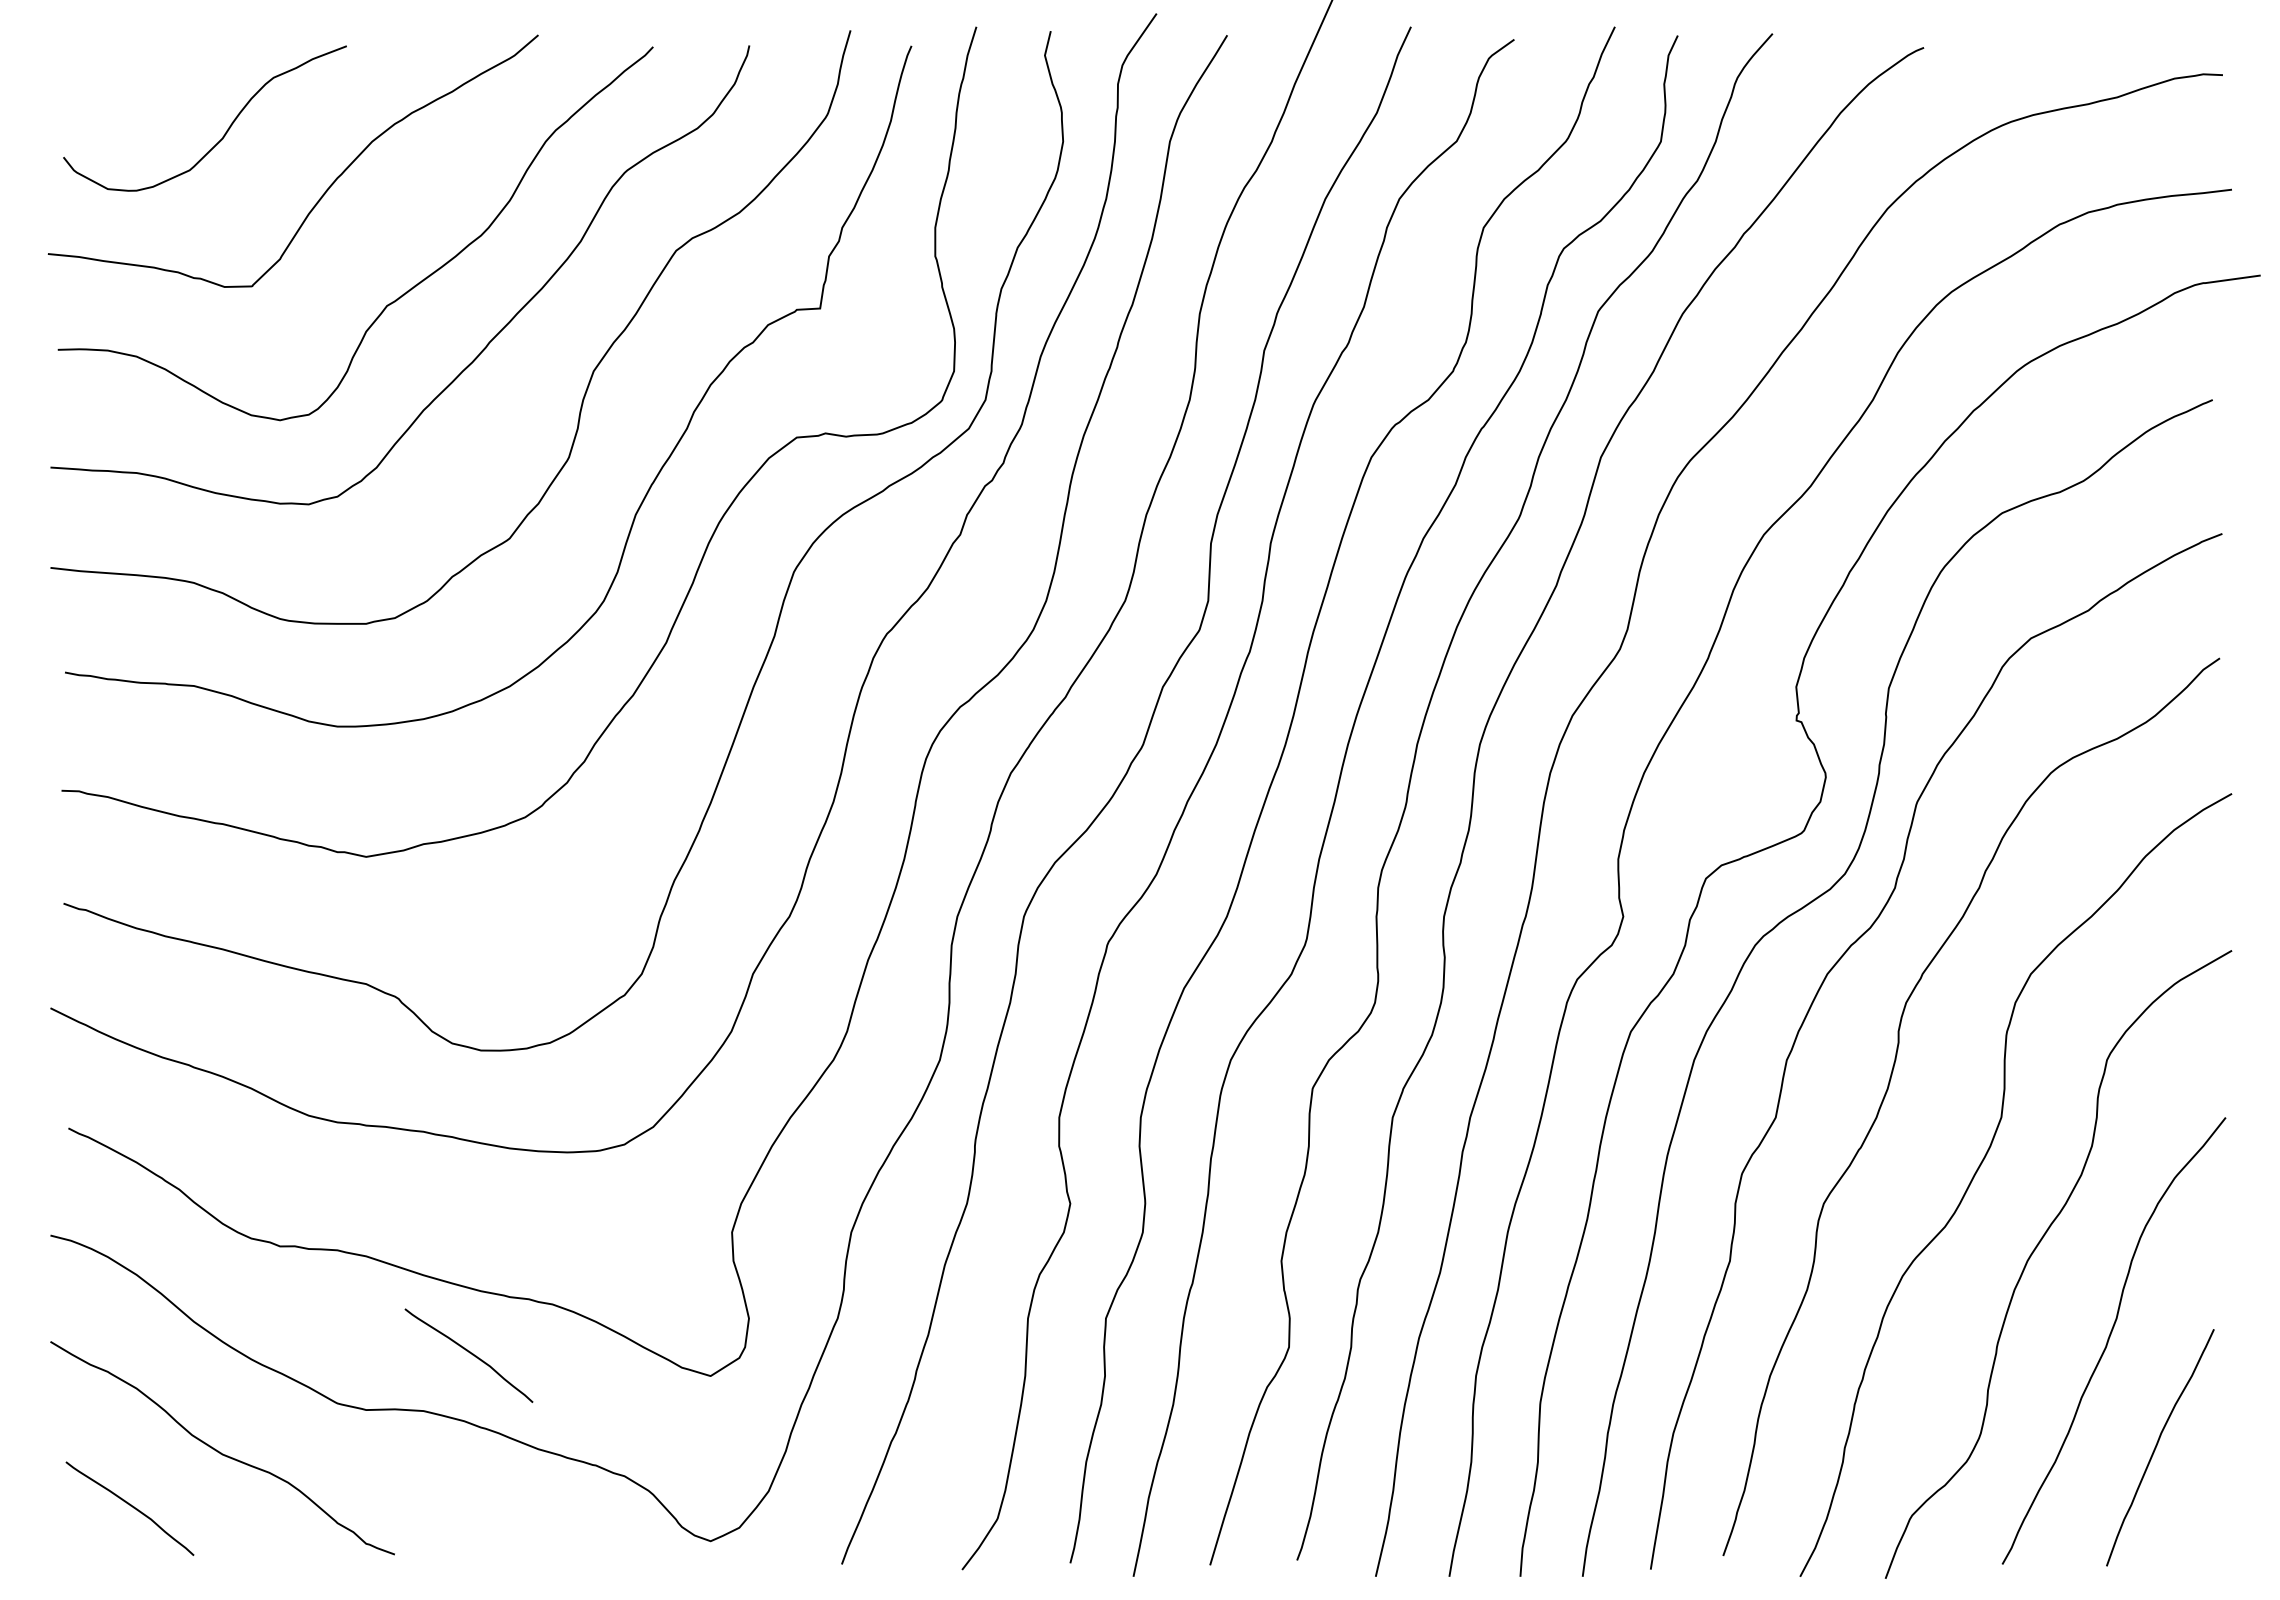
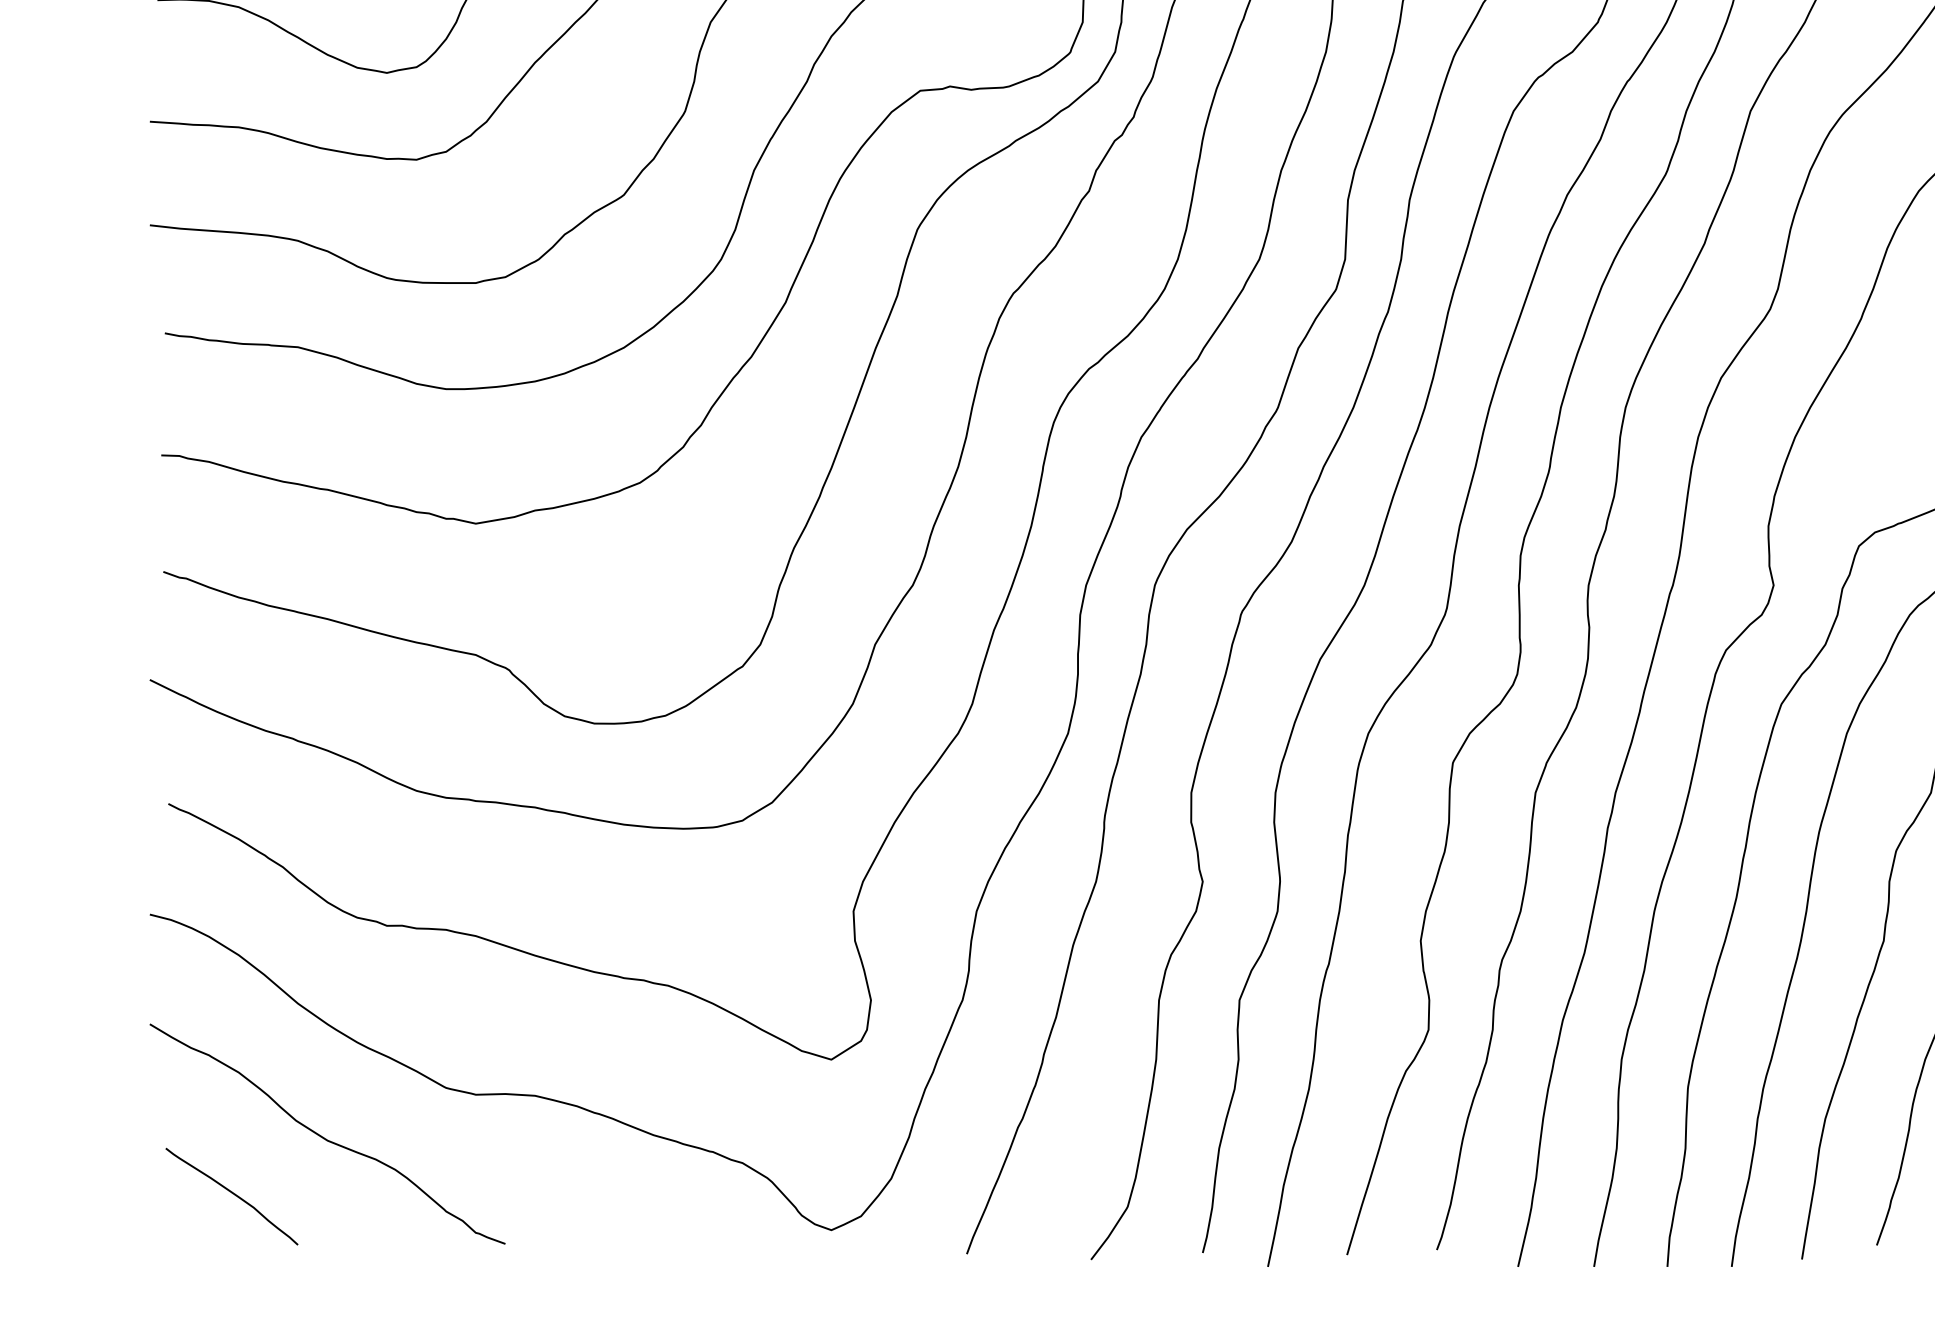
curve: (469, 1353) -> (582, 1036), removed

